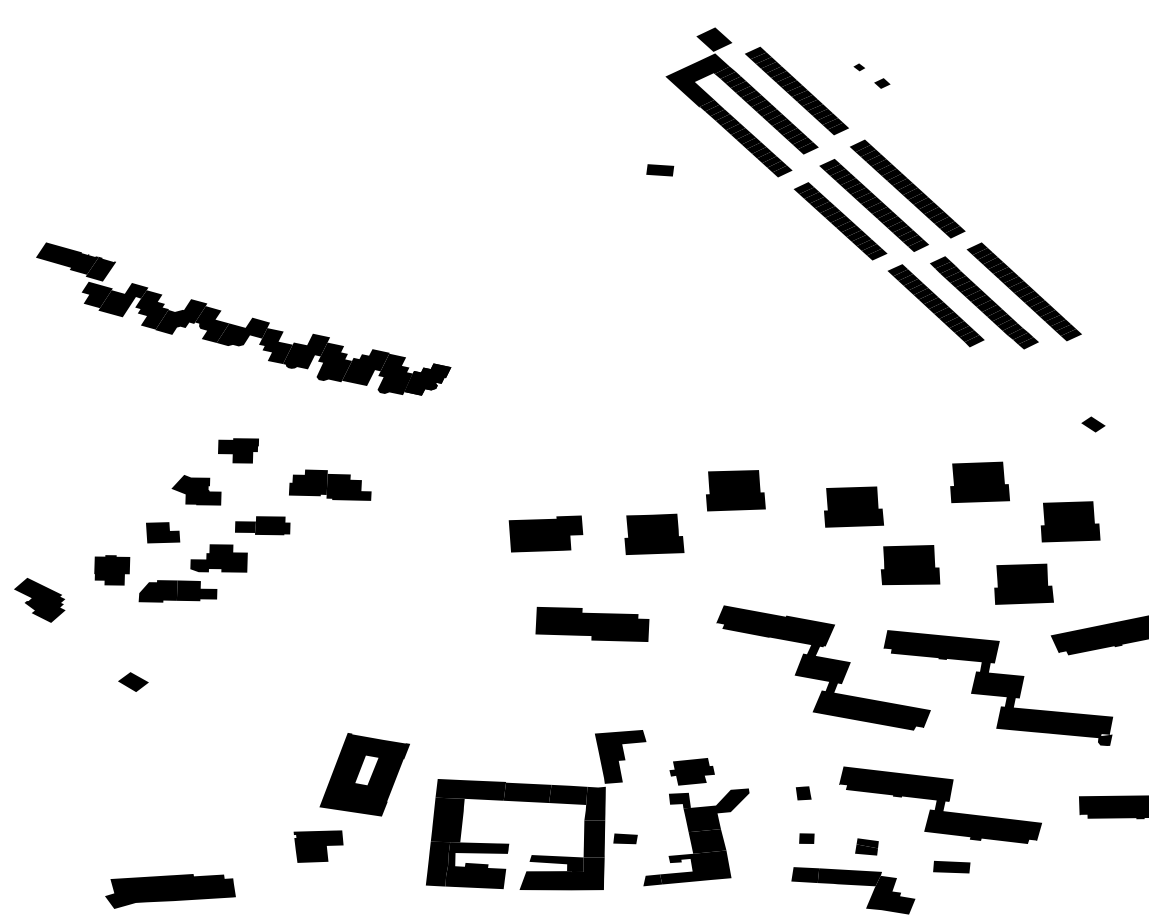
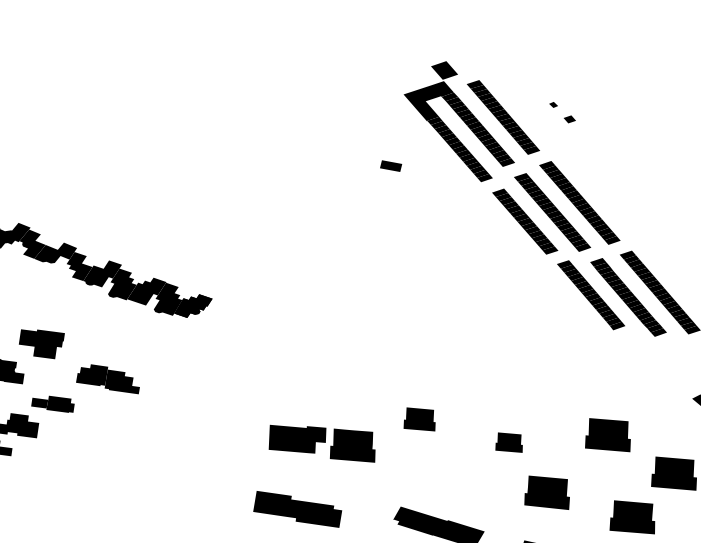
part: (238, 450) -> (41, 343), size x1.4
part: (735, 490) -> (420, 419), size x0.7
part: (853, 506) -> (509, 442), size x0.6
part: (545, 533) -> (296, 438), moved

